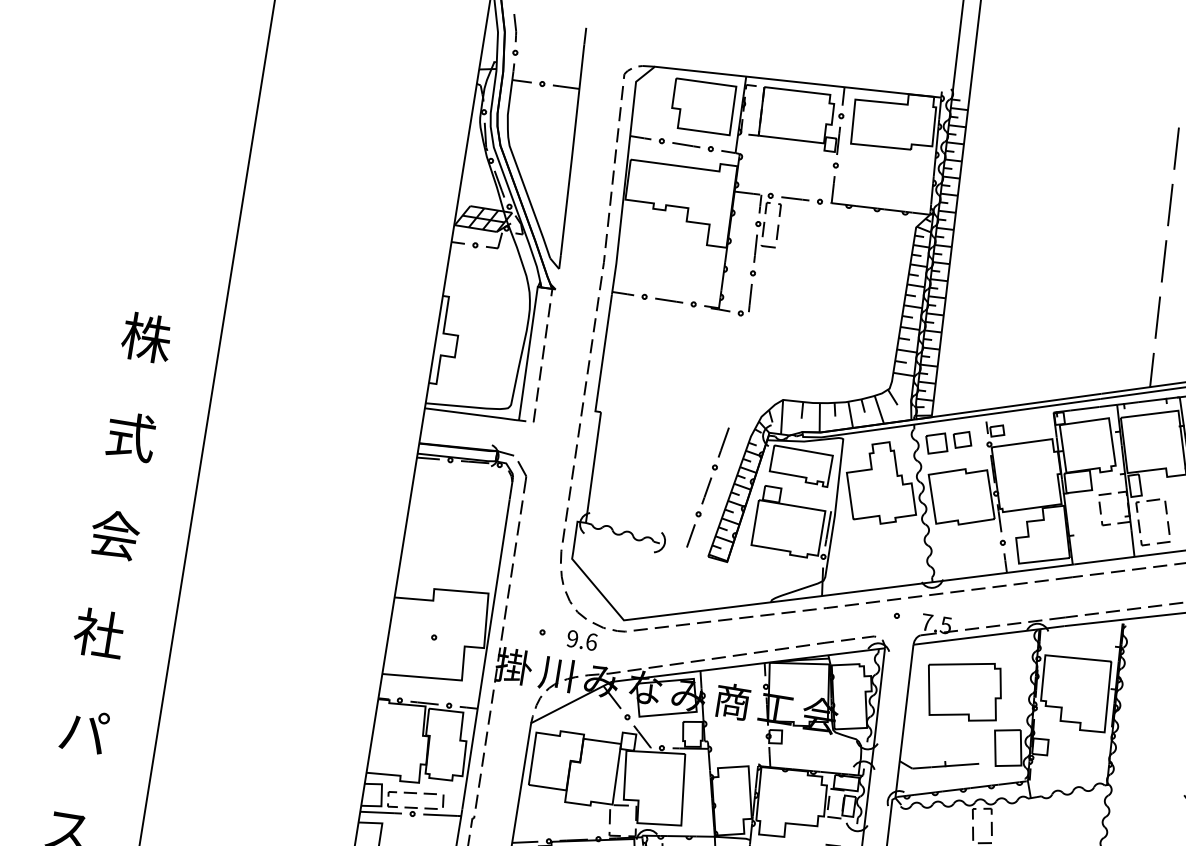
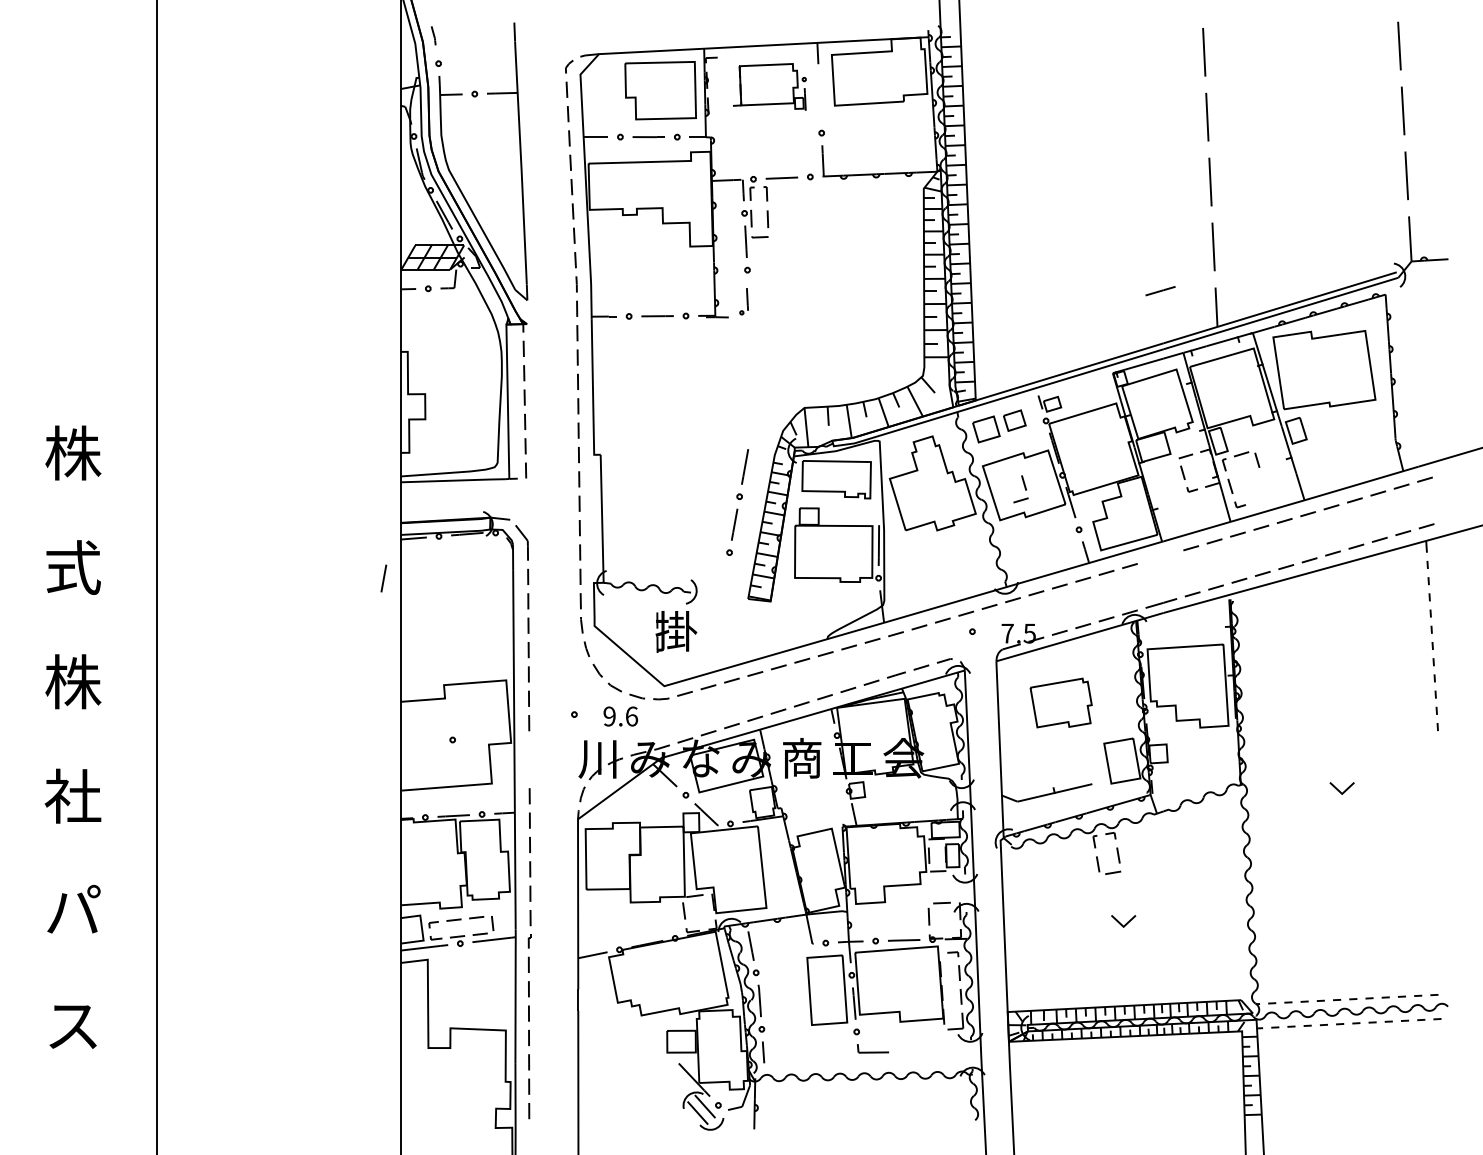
part: (514, 27) -> (433, 35), size x0.6
part: (797, 118) -> (769, 86), size x0.7
part: (745, 299) -> (743, 301), size x0.7
part: (1164, 533) -> (1020, 489), moved
text: (115, 534) -> (73, 681), 会 -> 株
line: (690, 535) -> (383, 578), moved
line: (1069, 577) -> (1160, 291), moved
part: (514, 666) -> (676, 631), moved
part: (963, 689) -> (1060, 702), size x0.7

